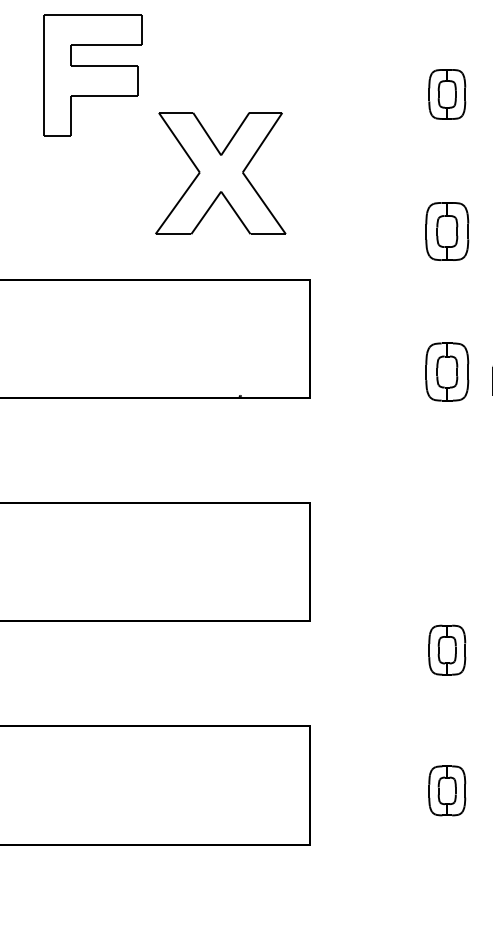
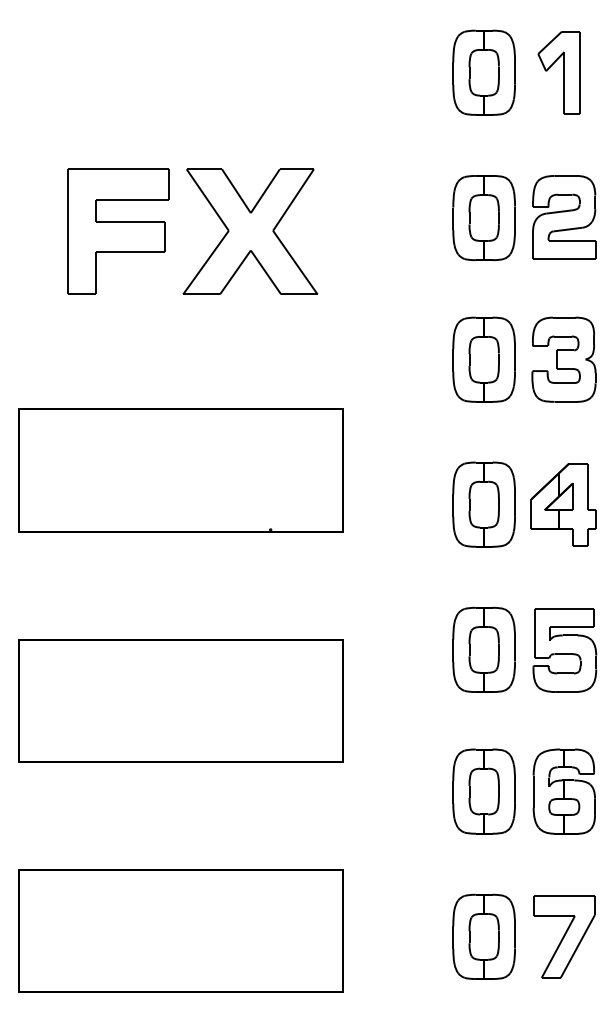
part: (92, 75) -> (118, 231), moved
part: (446, 94) -> (483, 218), size x1.67
part: (220, 173) -> (250, 231), moved
part: (446, 231) -> (483, 359), size x1.43
part: (446, 371) -> (483, 504), size x1.43
part: (446, 512) -> (483, 649), added
part: (446, 650) -> (483, 791), size x1.67
part: (446, 790) -> (483, 936), size x1.67

